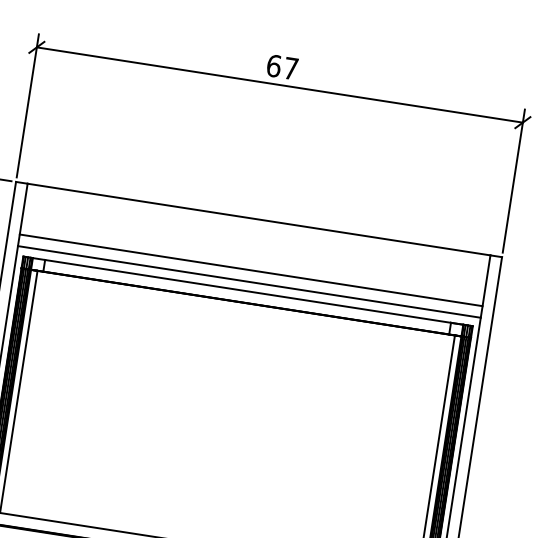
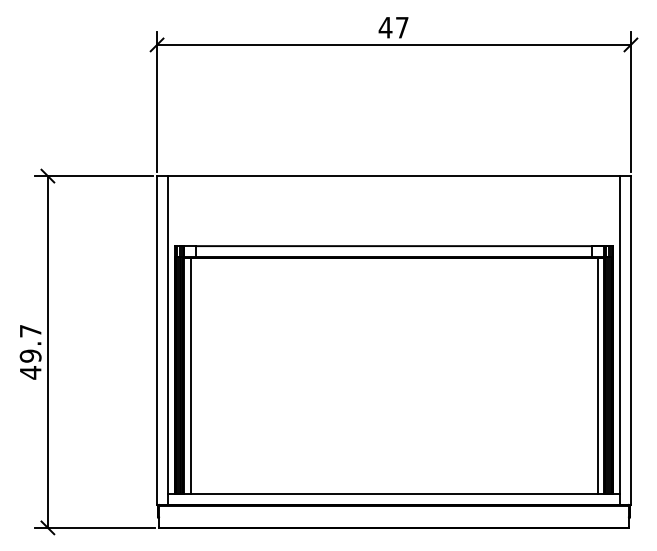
text: (273, 65) -> (385, 27), 67 -> 47
line: (250, 270) -> (393, 225), removed
line: (248, 281) -> (393, 236), removed

